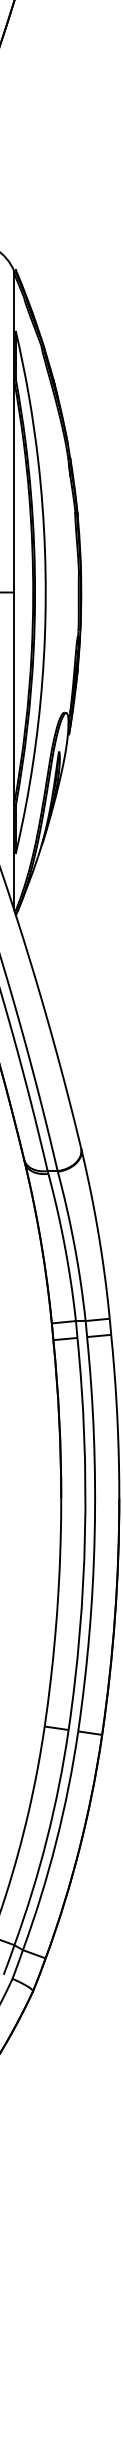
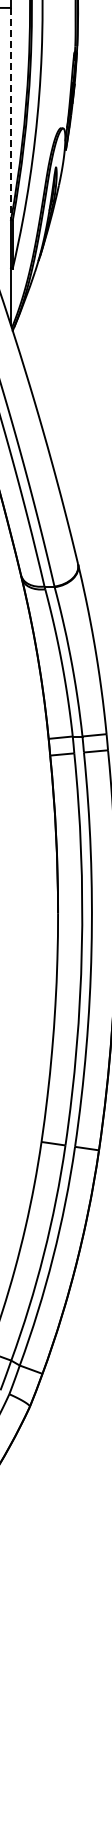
line: (14, 699) -> (11, 114), solid -> dashed

